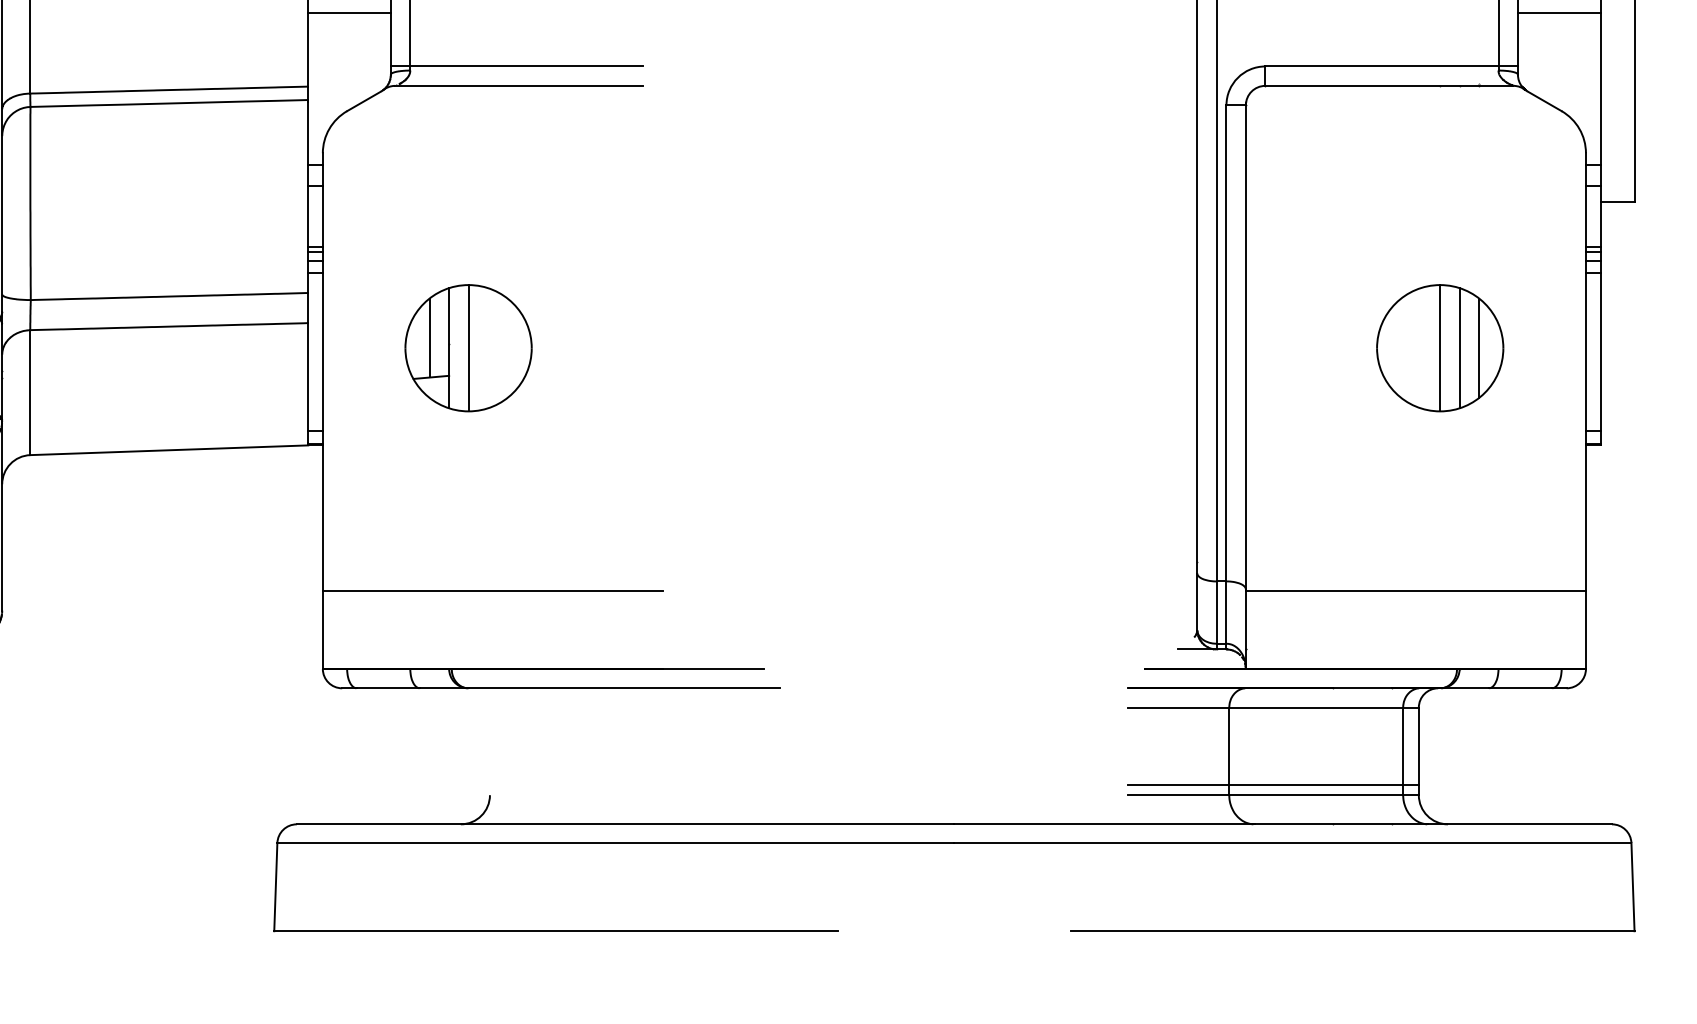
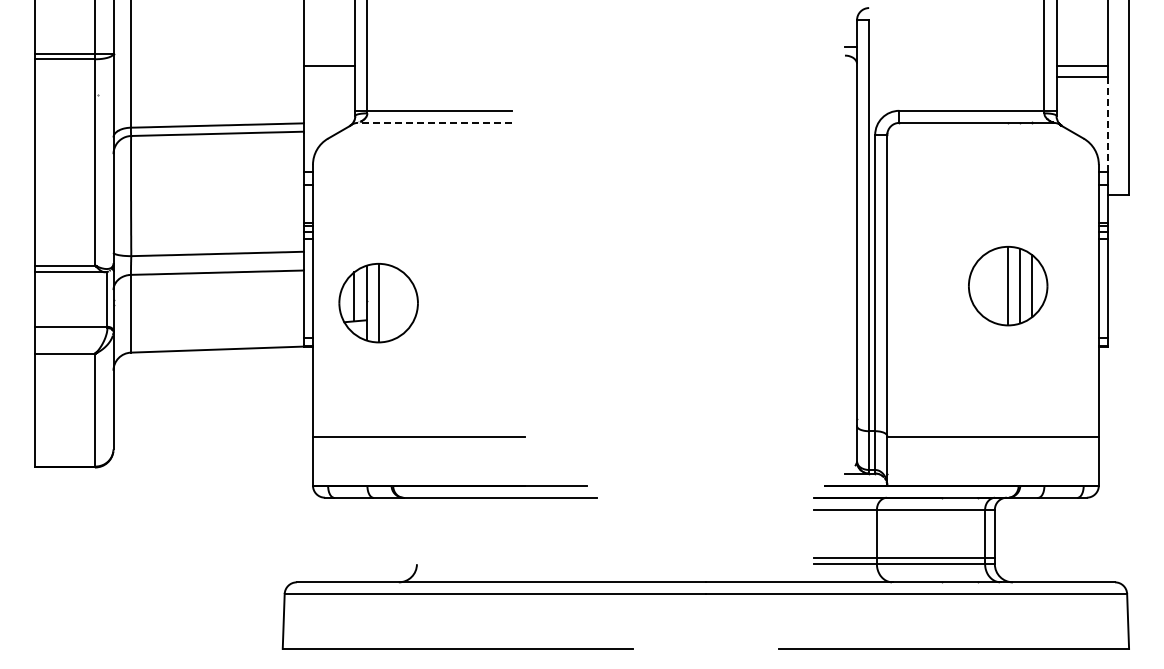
line: (349, 12) -> (329, 77), removed
line: (518, 85) -> (434, 122), solid -> dashed
line: (1599, 90) -> (1107, 125), solid -> dashed
part: (468, 348) -> (378, 303), moved

